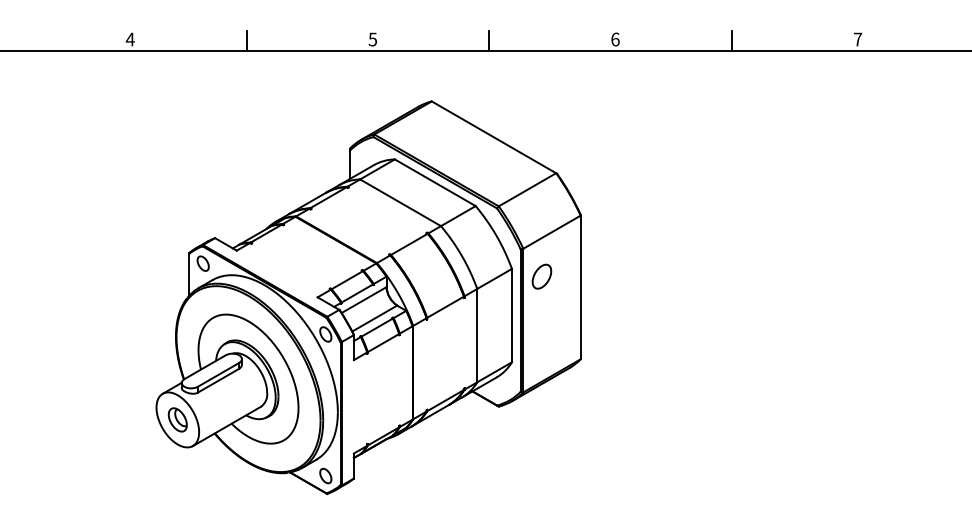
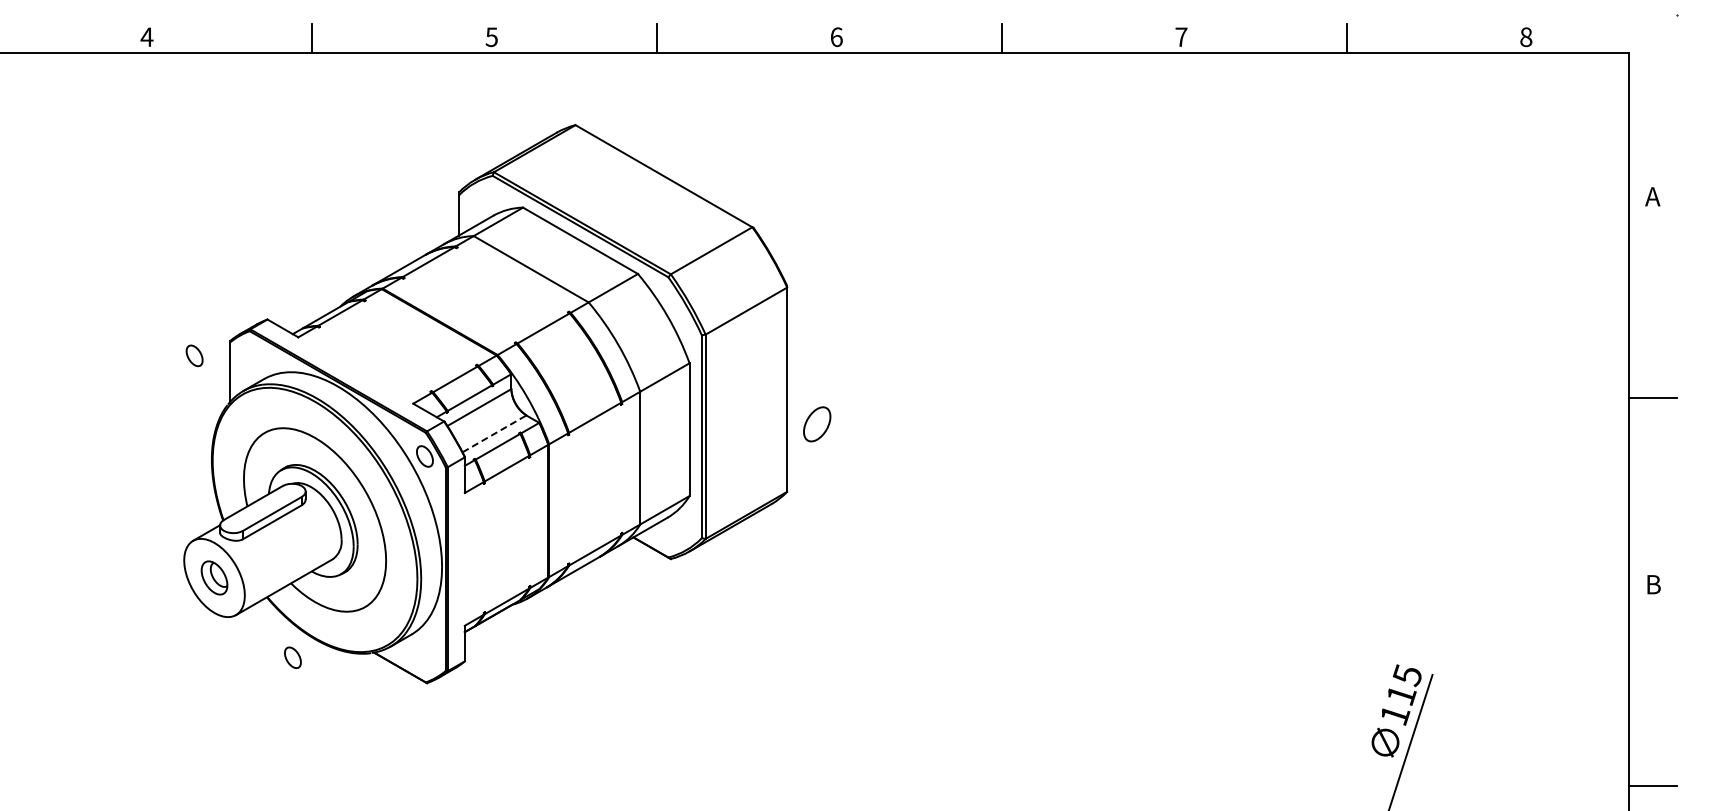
part: (203, 263) -> (194, 355), moved
part: (542, 276) -> (817, 424), moved
line: (374, 318) -> (494, 433), solid -> dashed
part: (325, 475) -> (292, 657), moved

